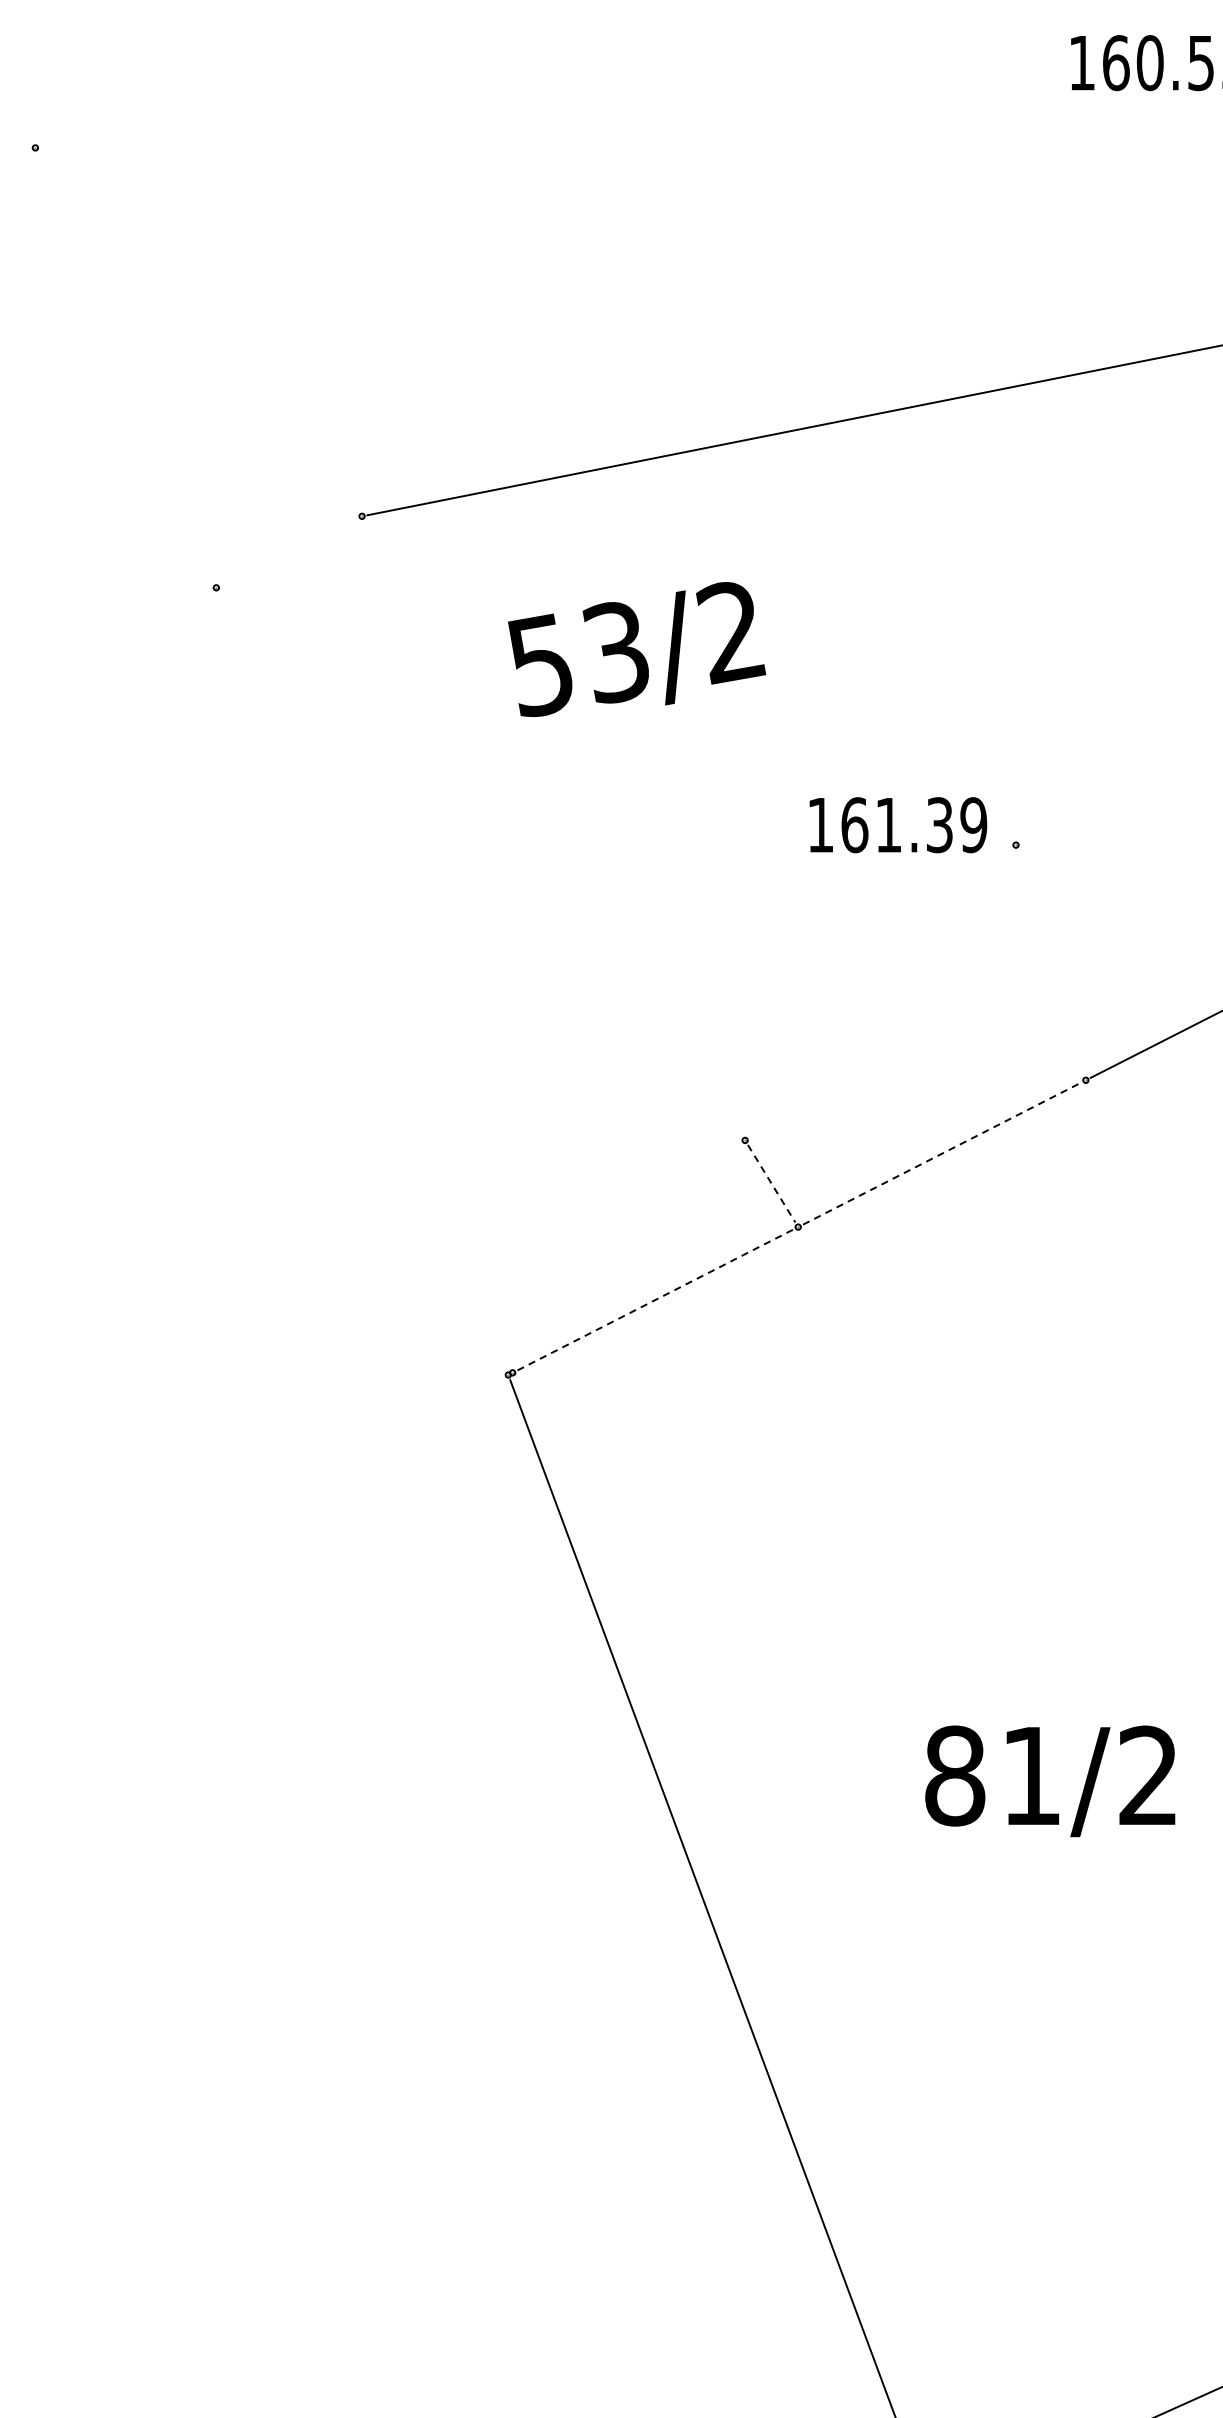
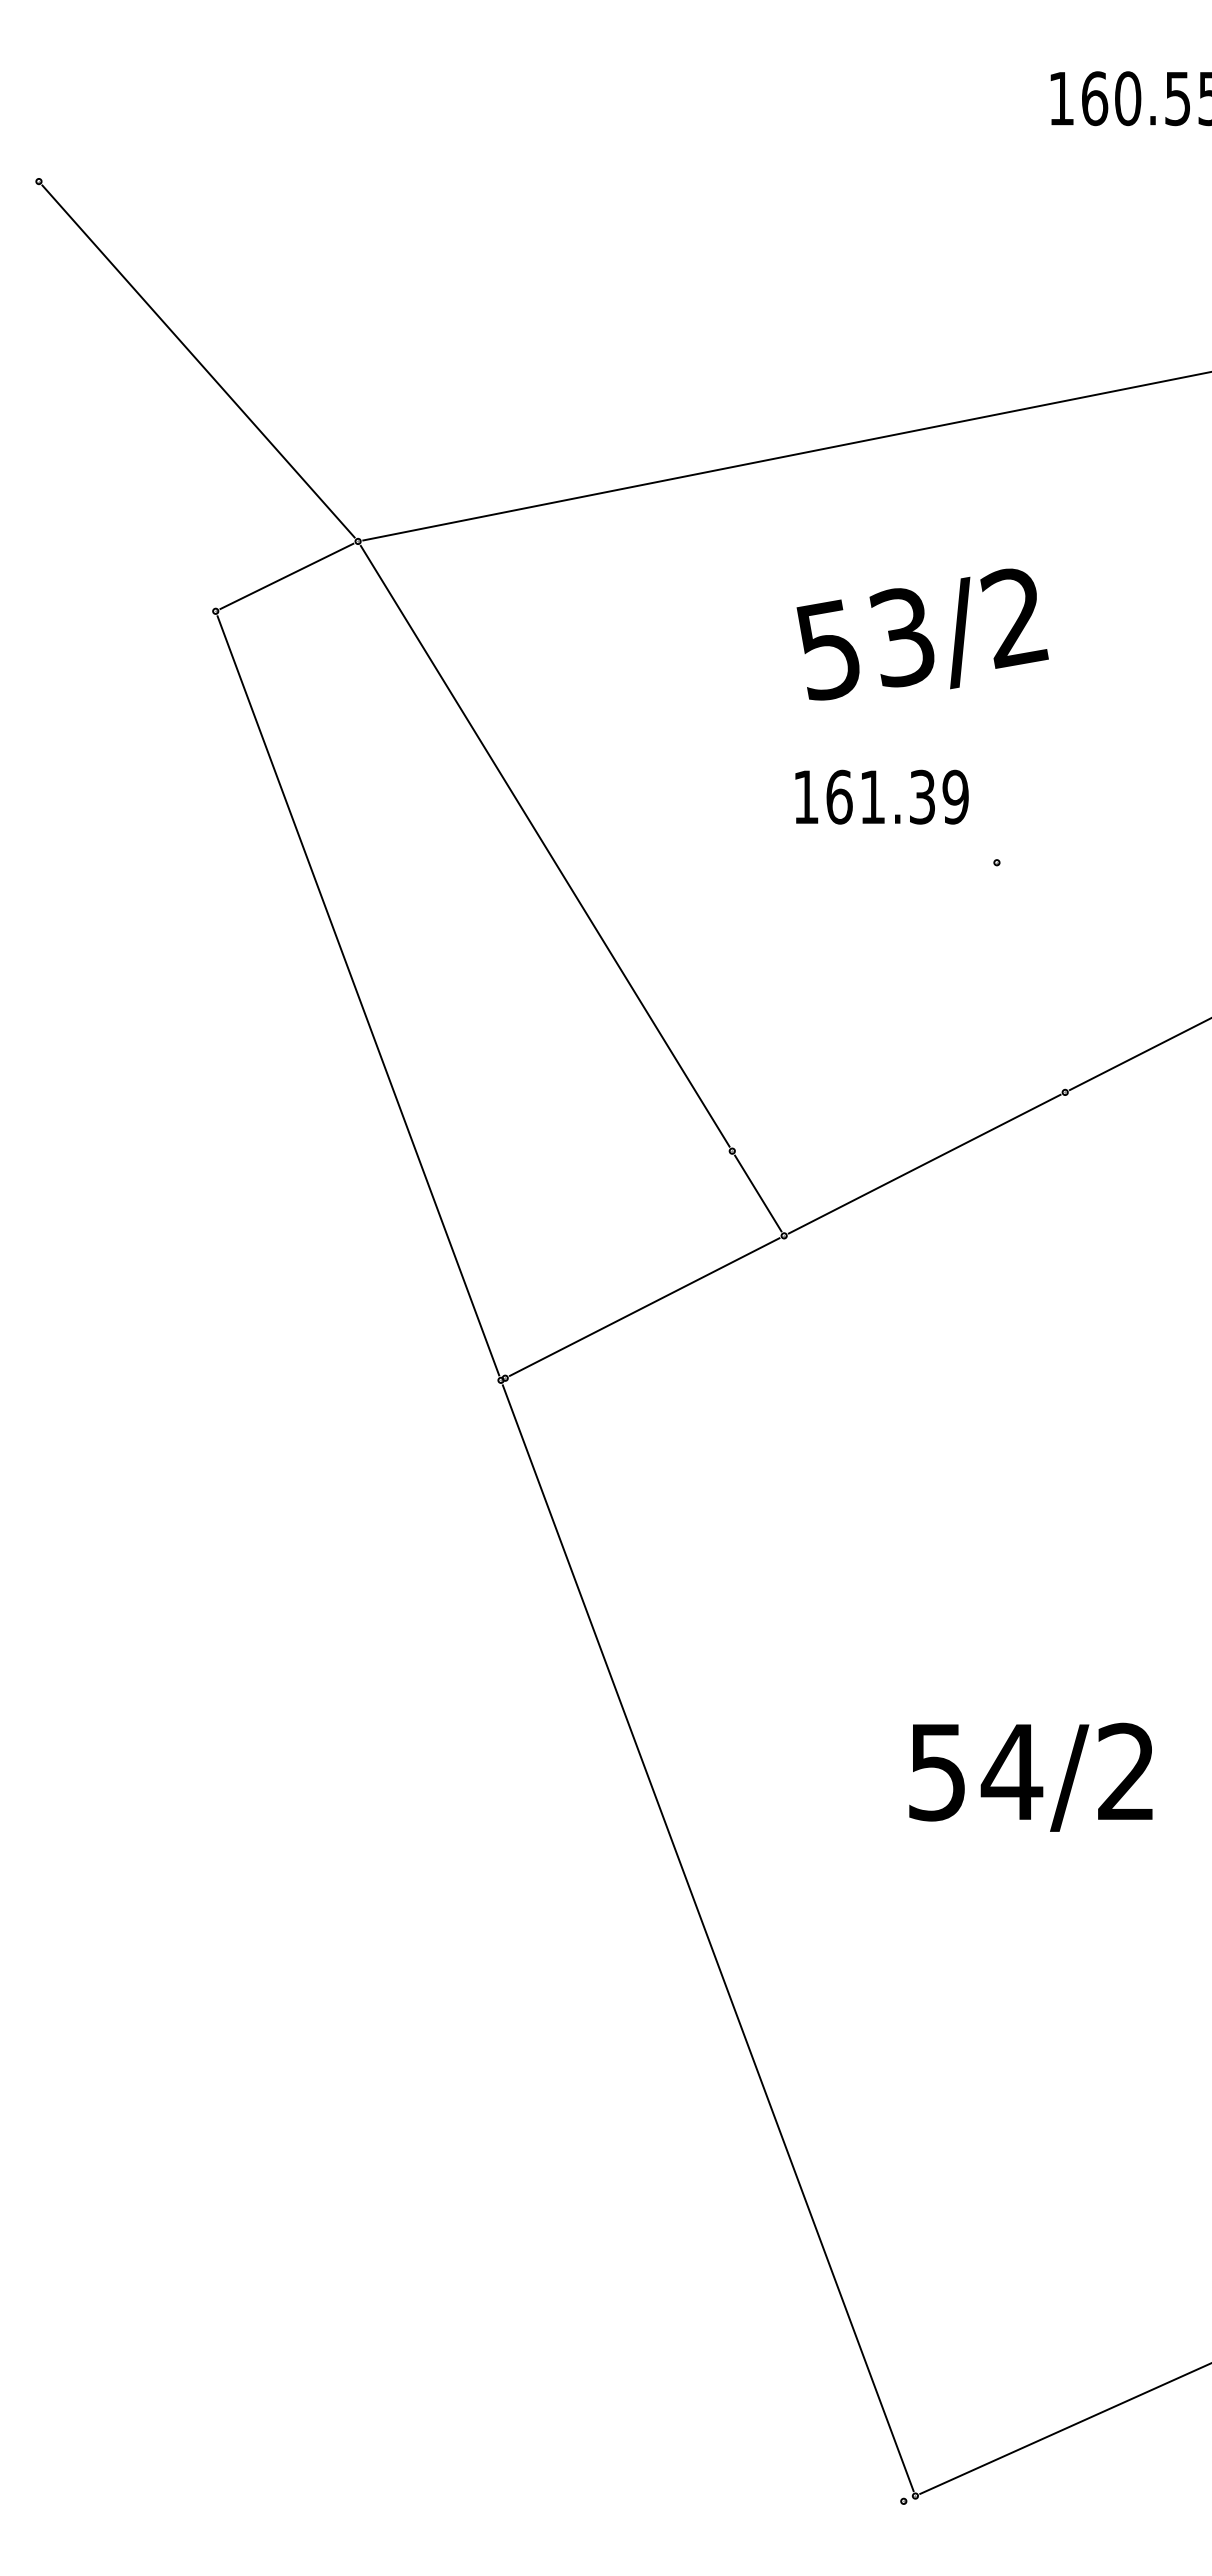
line: (198, 332) -> (198, 361), added
line: (288, 552) -> (286, 576), added
text: (636, 649) -> (922, 634), moved
text: (897, 824) -> (881, 796), moved
line: (552, 827) -> (544, 845), added
line: (362, 981) -> (358, 995), added
line: (942, 1153) -> (925, 1163), dashed -> solid
line: (771, 1183) -> (758, 1193), dashed -> solid
line: (656, 1299) -> (645, 1306), dashed -> solid
text: (994, 1775) -> (975, 1771), 81/2 -> 54/2

